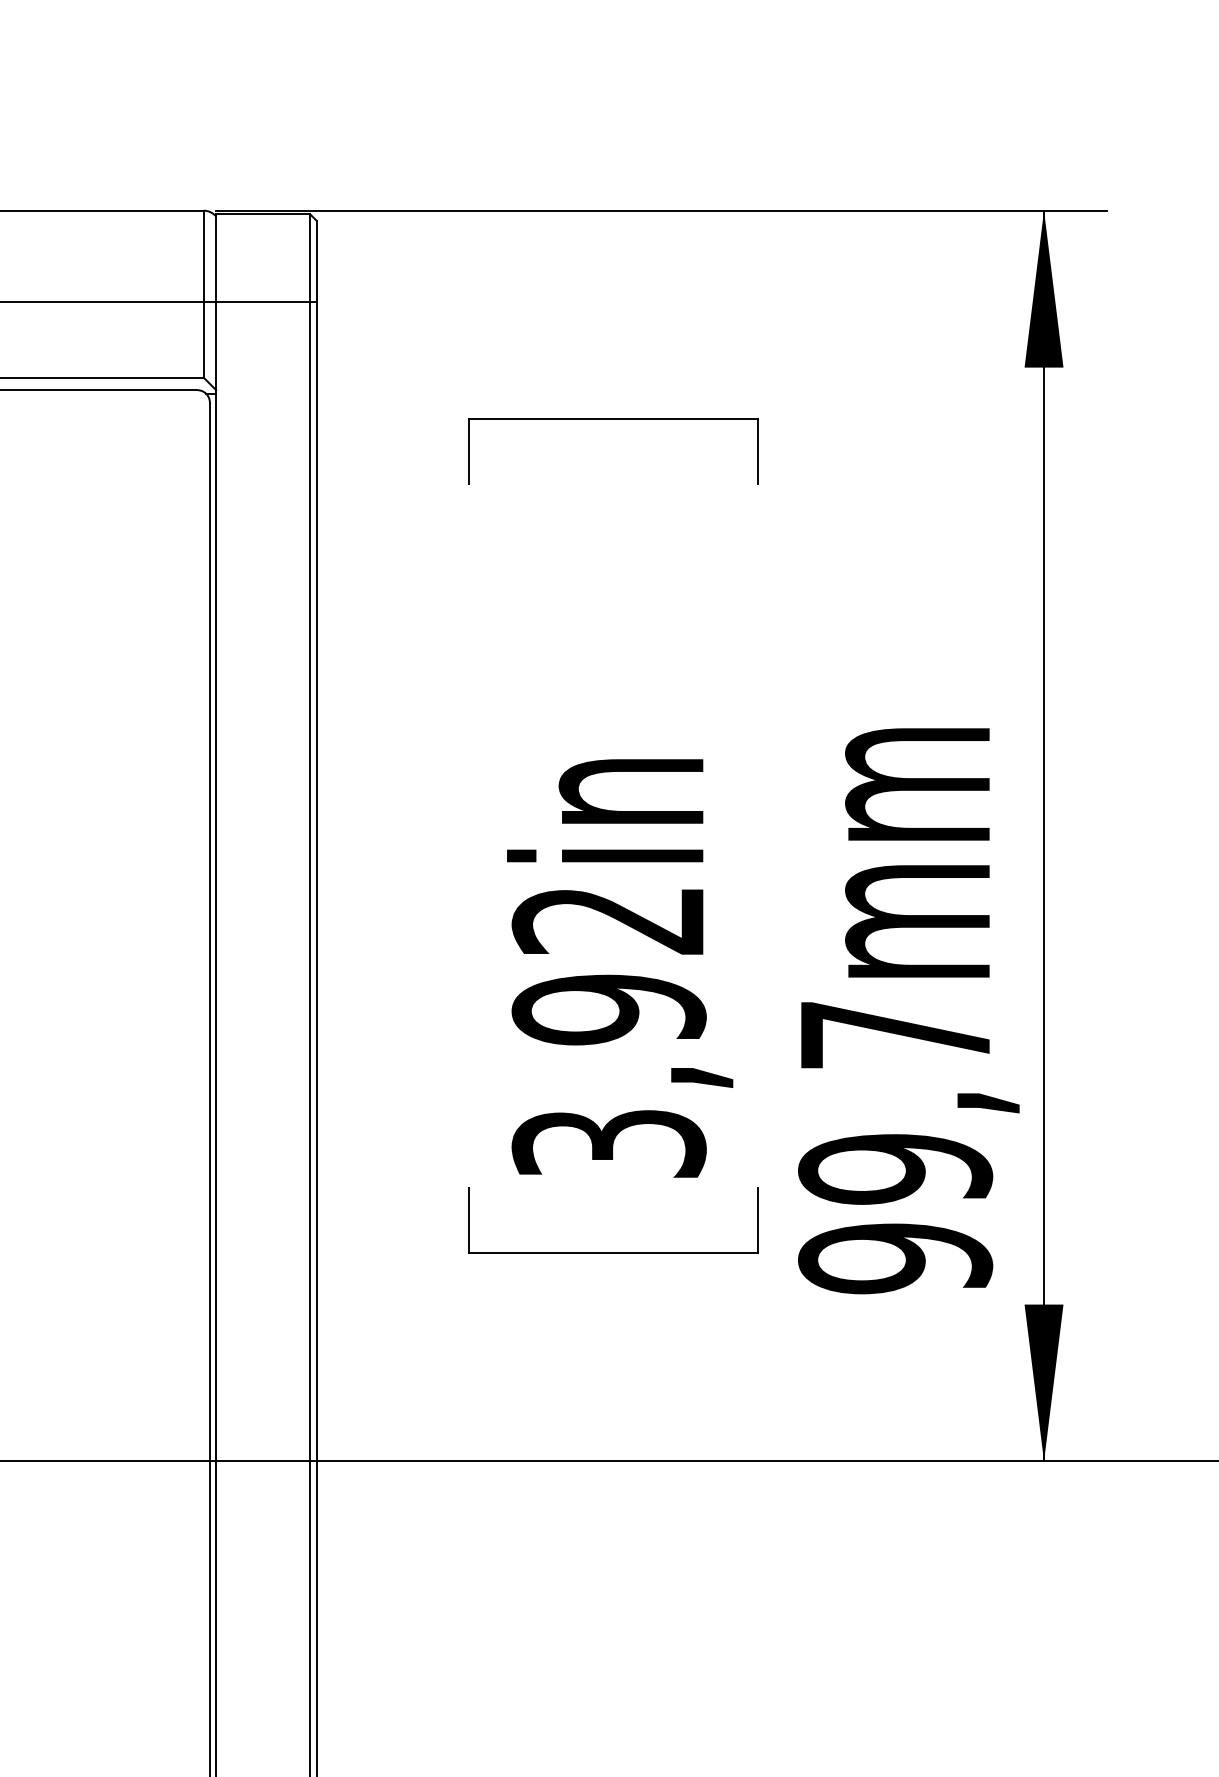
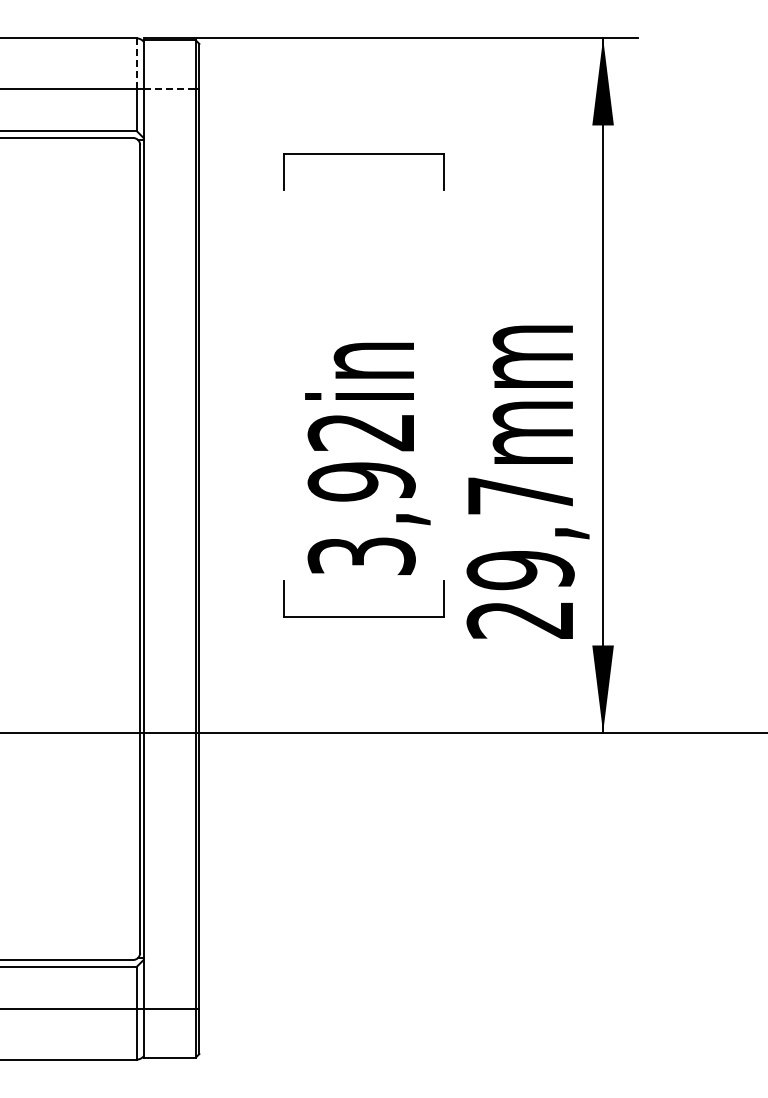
line: (203, 257) -> (136, 64), solid -> dashed
line: (264, 302) -> (170, 89), solid -> dashed
text: (895, 1257) -> (520, 619), 99,7mm -> 29,7mm

